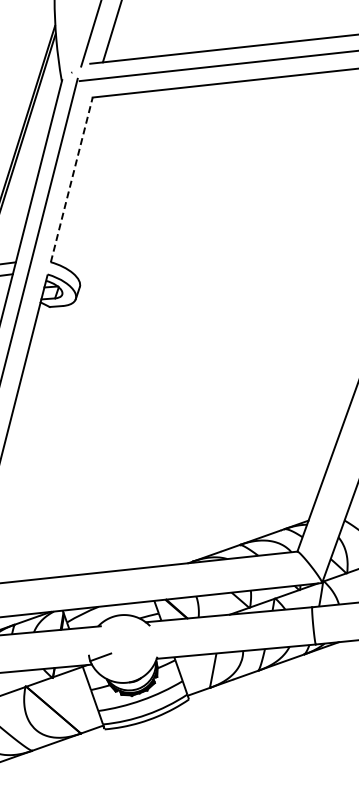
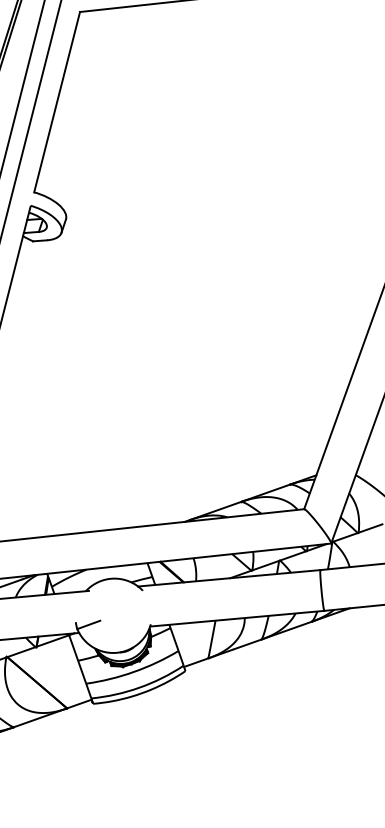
line: (71, 179) -> (56, 101), dashed -> solid

